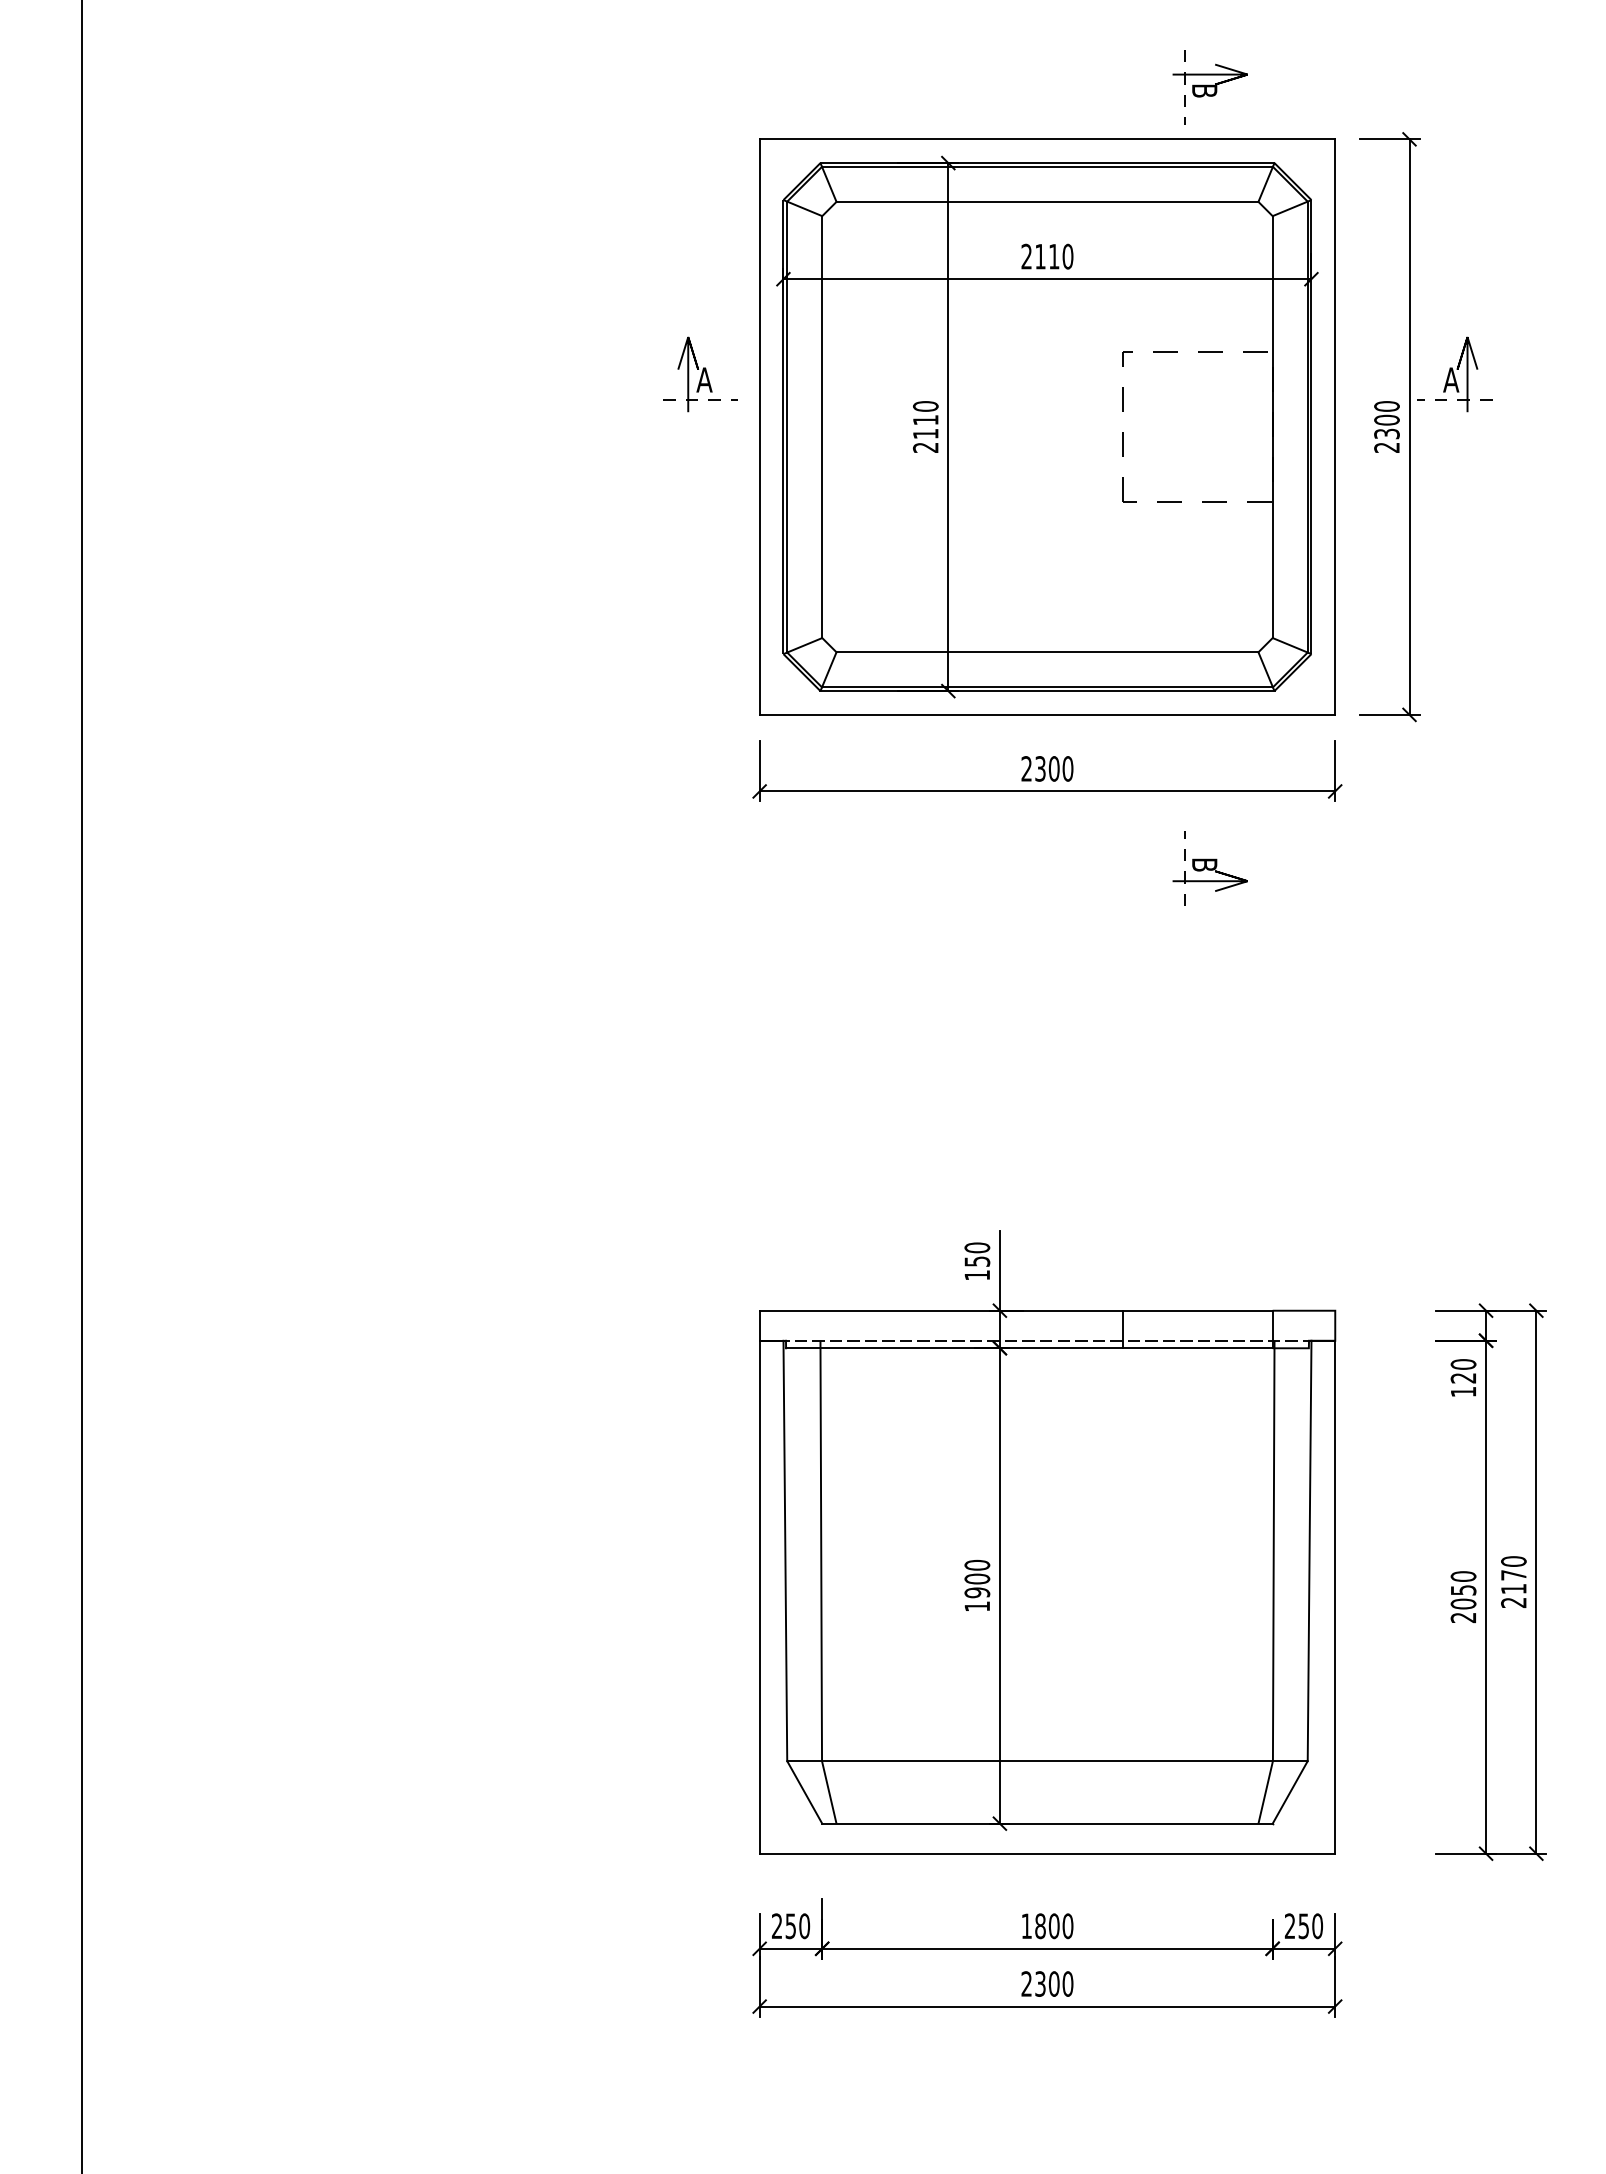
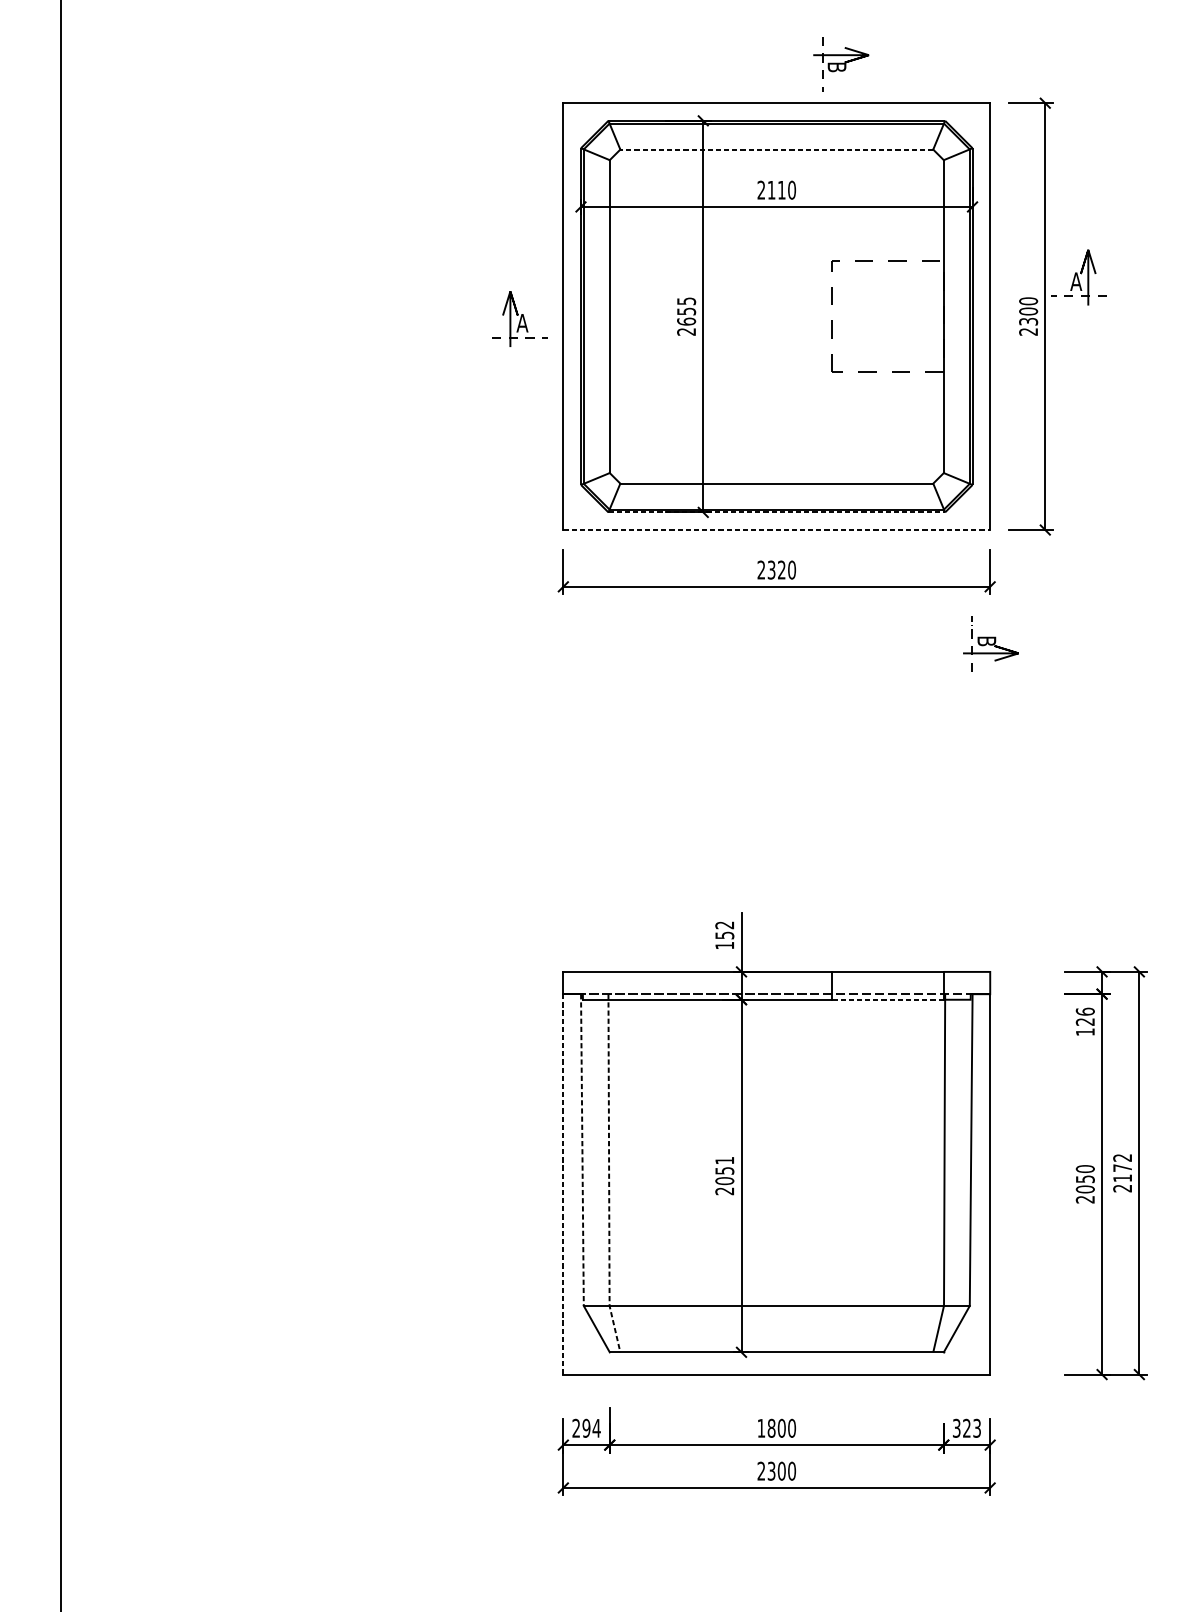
part: (1209, 87) -> (840, 64), moved
line: (1047, 201) -> (776, 149), solid -> dashed
part: (700, 374) -> (519, 319), moved
text: (925, 420) -> (686, 311), 2110 -> 2655
line: (1047, 691) -> (776, 512), solid -> dashed
line: (1047, 714) -> (776, 529), solid -> dashed
text: (1053, 768) -> (781, 569), 2300 -> 2320
part: (1209, 868) -> (990, 643), moved
text: (977, 1247) -> (724, 925), 150 -> 152
line: (1198, 1348) -> (888, 999), solid -> dashed
text: (1462, 1364) -> (1084, 1011), 120 -> 126
line: (785, 1551) -> (582, 1150), solid -> dashed
text: (1513, 1561) -> (1122, 1157), 2170 -> 2172
line: (821, 1584) -> (609, 1174), solid -> dashed
text: (977, 1585) -> (724, 1175), 1900 -> 2051
line: (759, 1596) -> (563, 1183), solid -> dashed
text: (797, 1926) -> (591, 1428), 250 -> 294
text: (1304, 1926) -> (967, 1428), 250 -> 323

